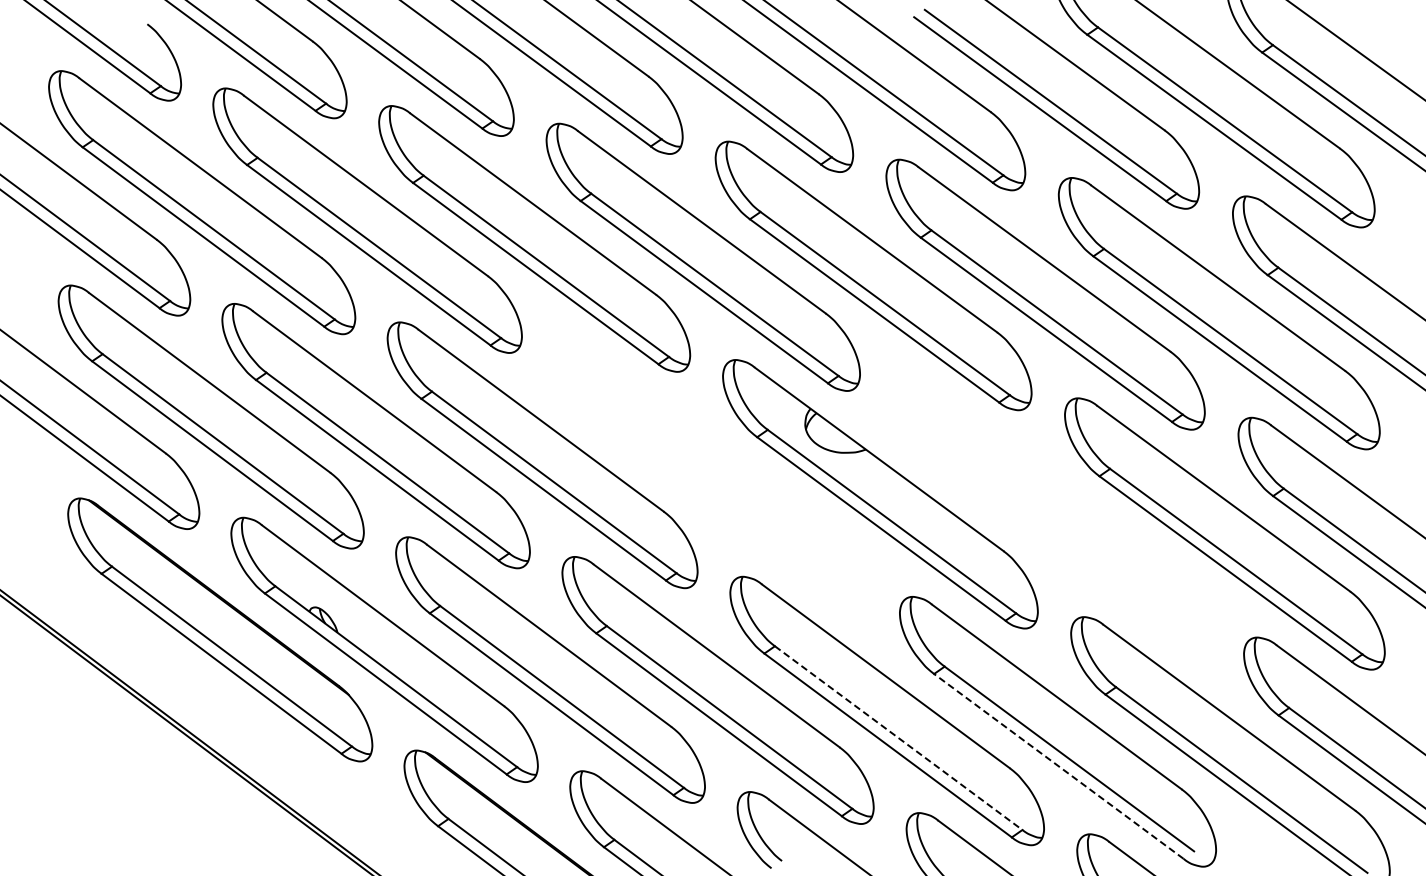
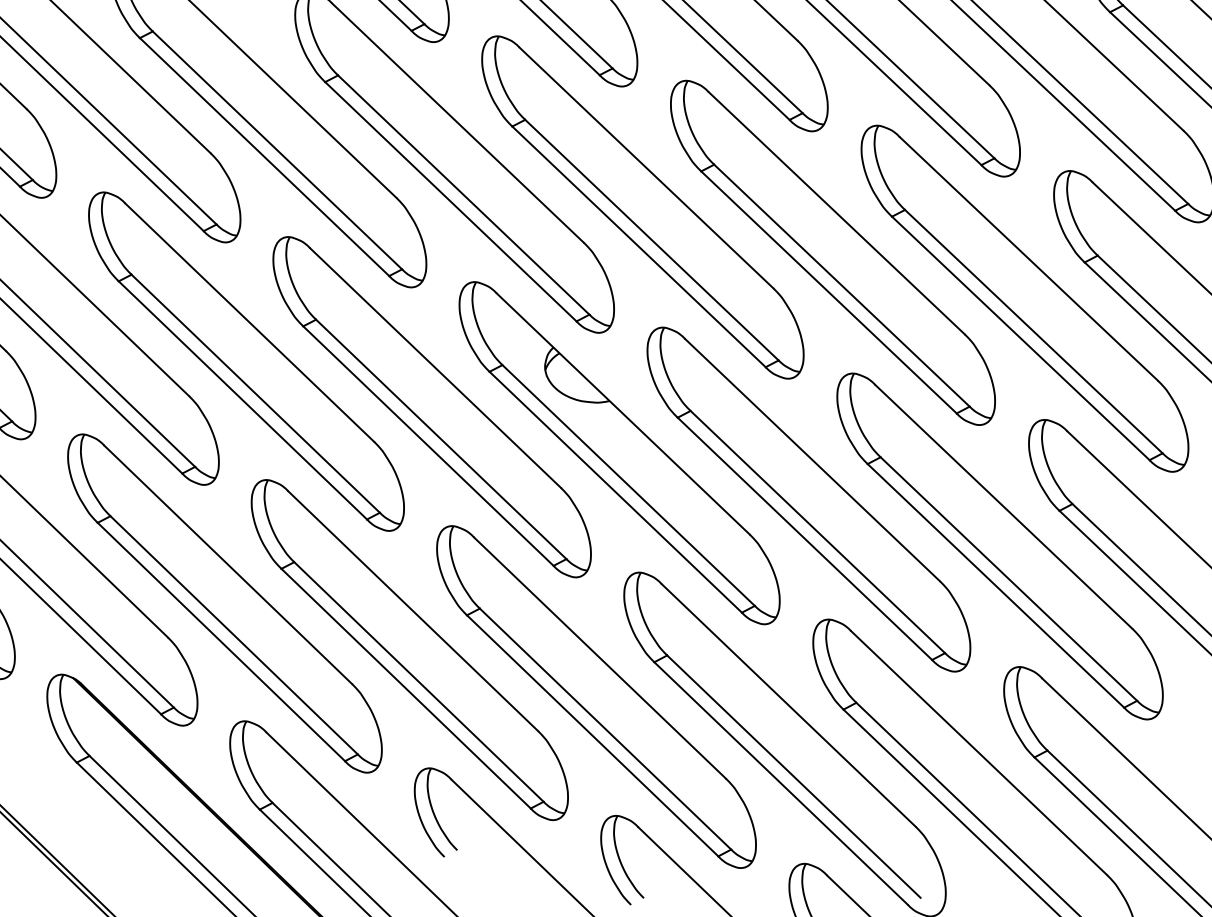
part: (710, 474) -> (431, 406), added
part: (1051, 513) -> (808, 498), added
line: (899, 738) -> (606, 729), dashed -> solid
line: (1058, 766) -> (780, 783), dashed -> solid

